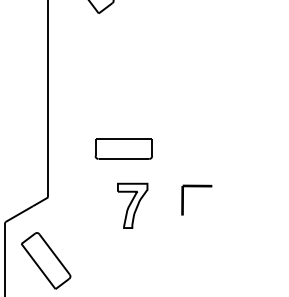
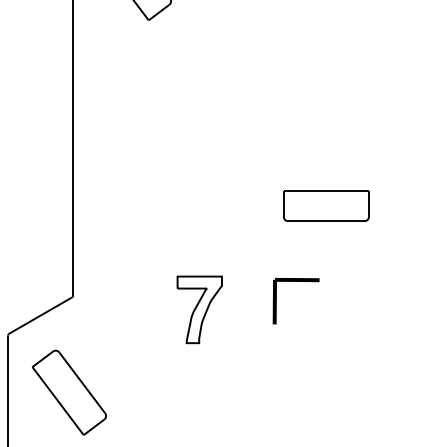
part: (123, 148) -> (325, 205), moved

